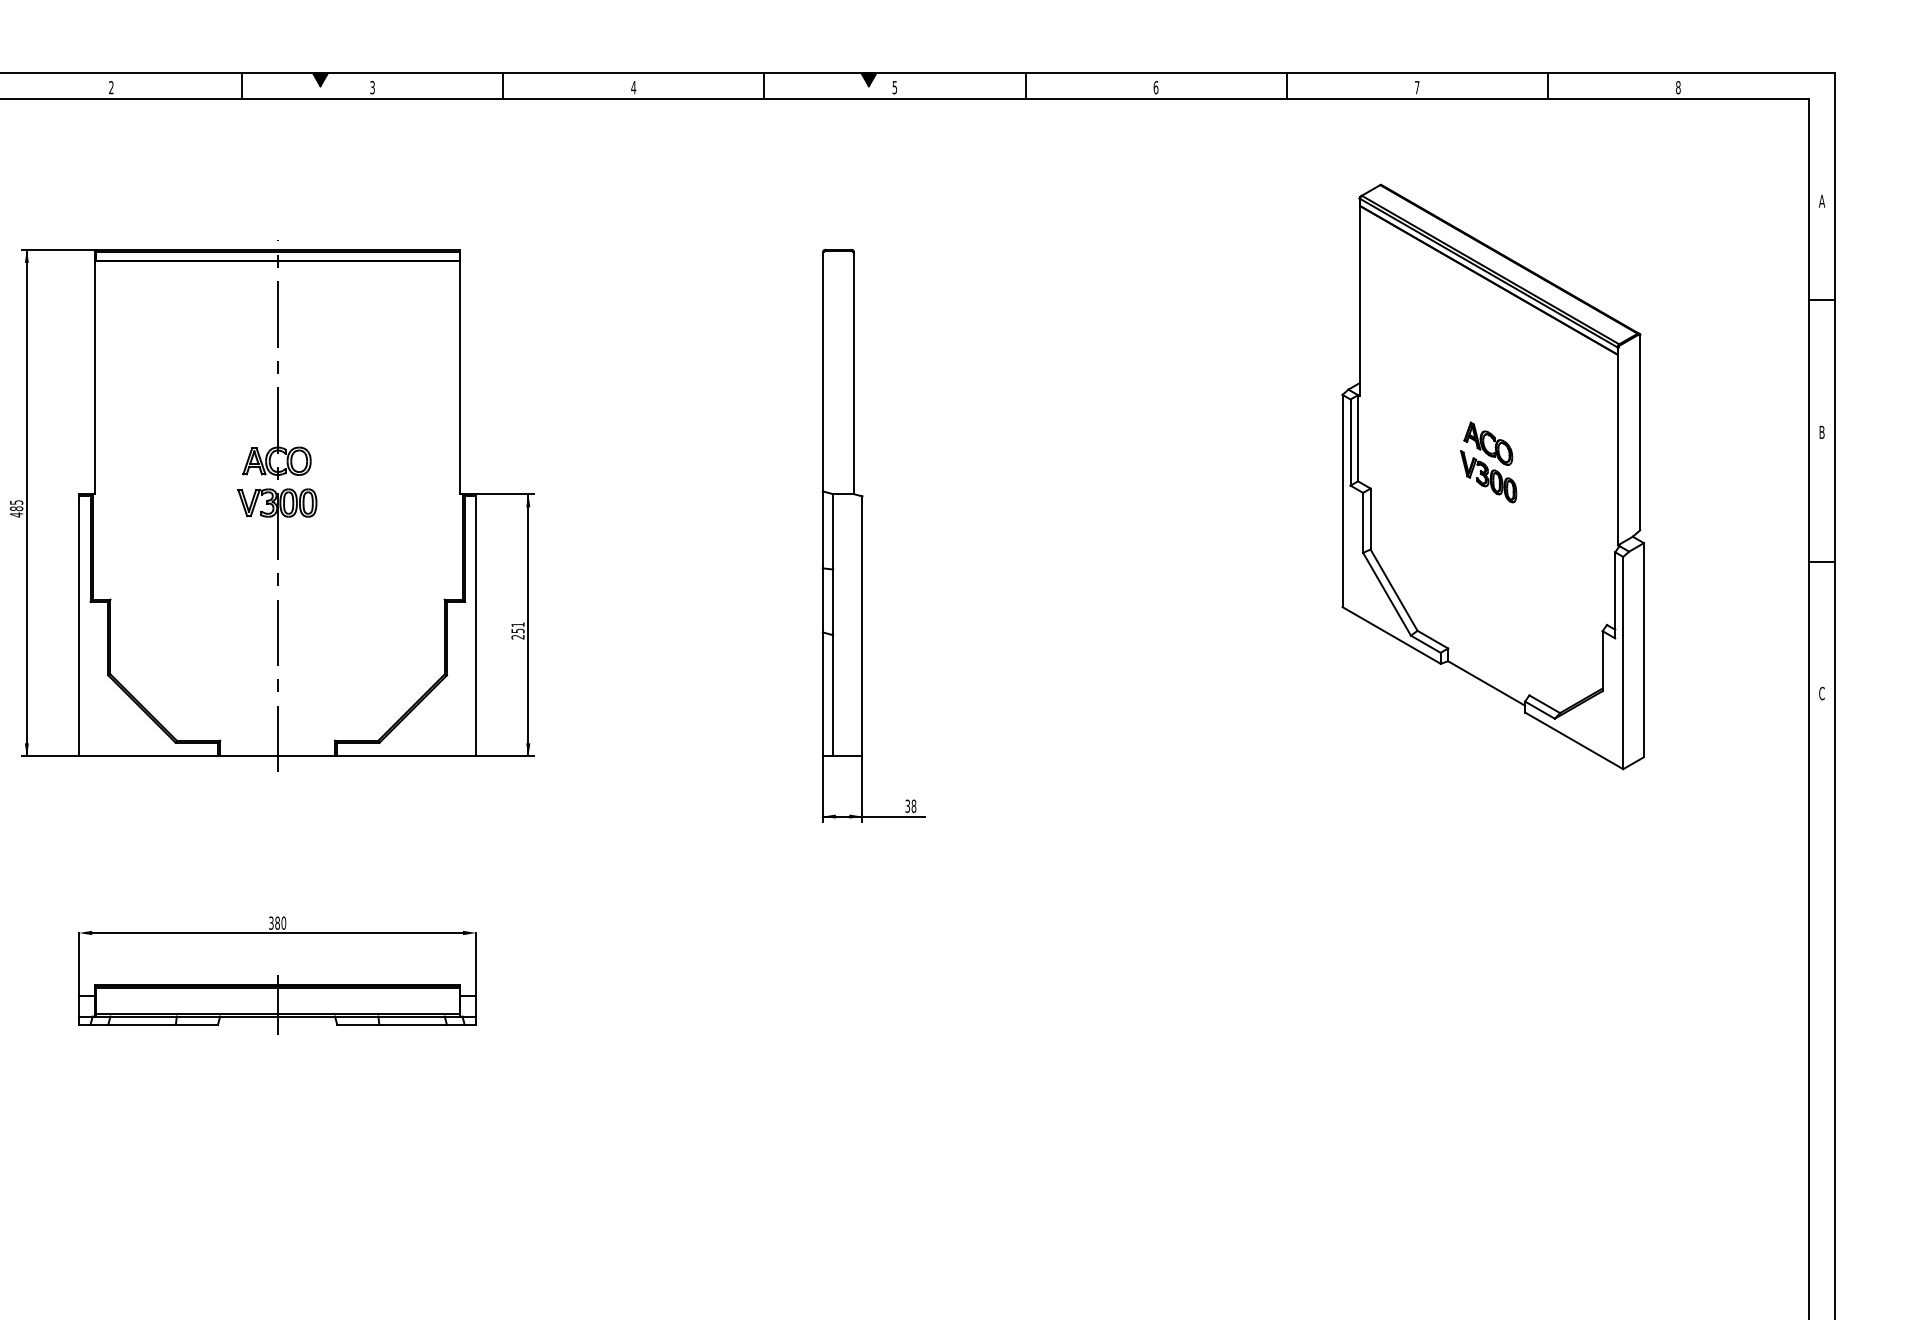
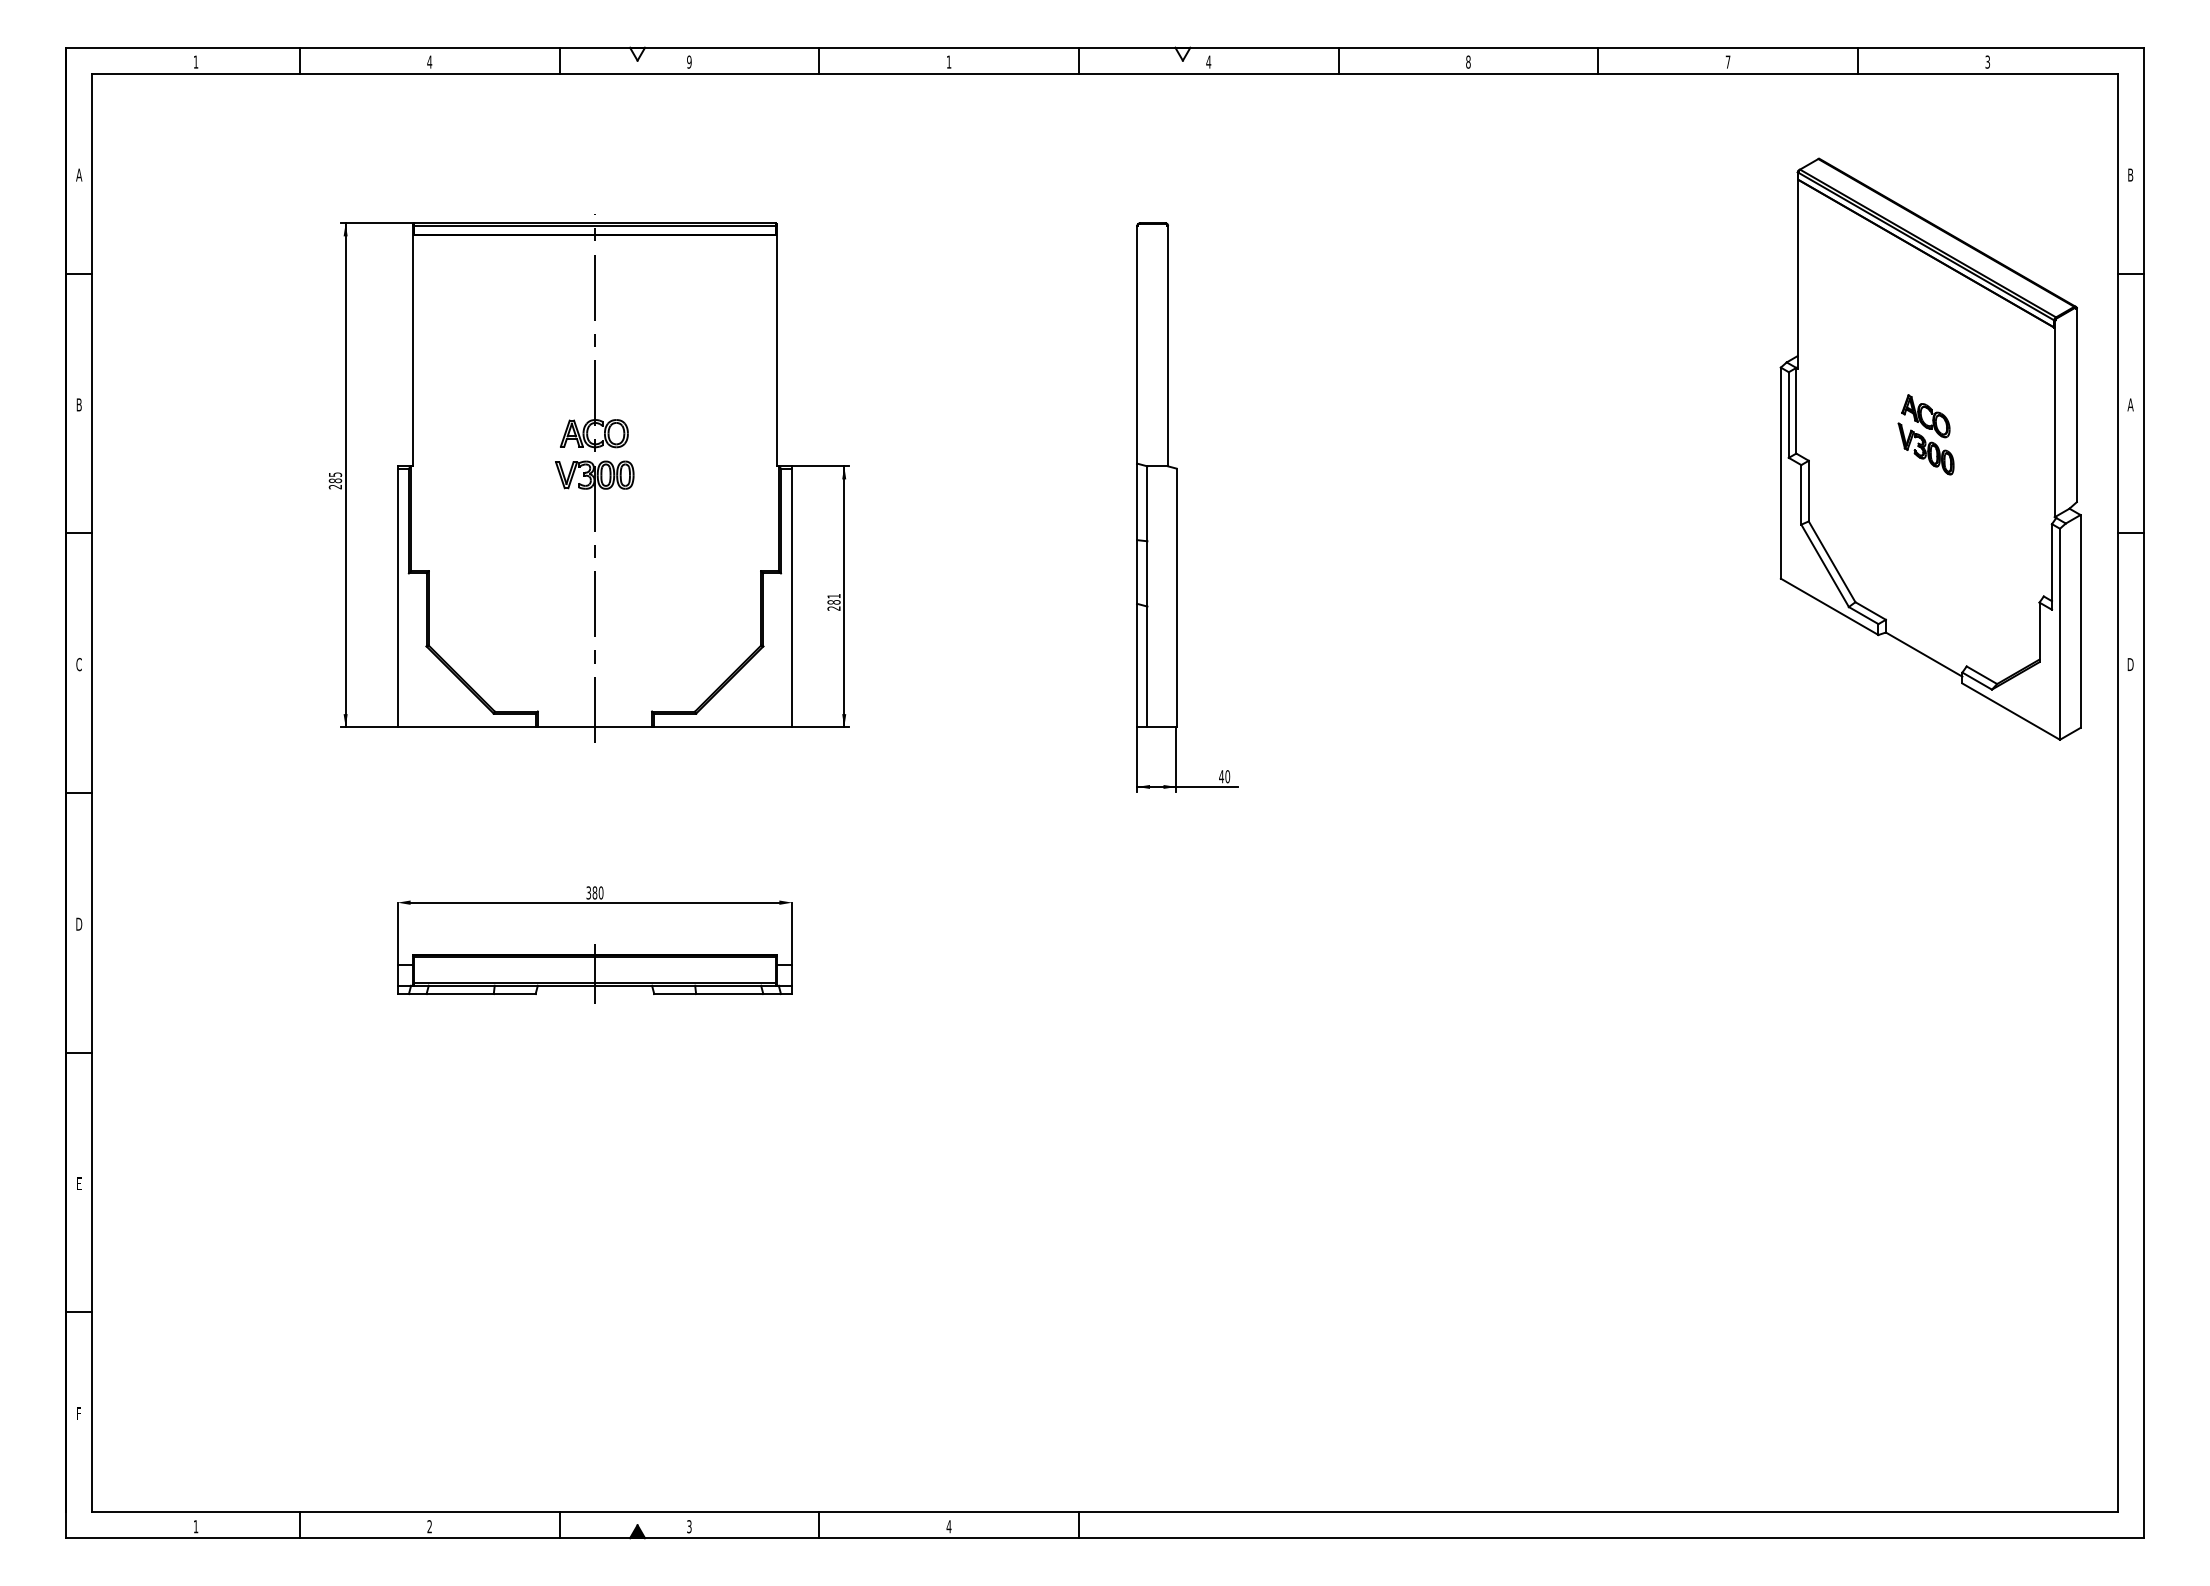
fill: (320, 78) -> (637, 53), removed
fill: (868, 78) -> (1182, 53), removed
text: (111, 87) -> (429, 61), 2 -> 4
text: (372, 87) -> (689, 61), 3 -> 9
text: (633, 87) -> (948, 61), 4 -> 1
text: (894, 87) -> (1208, 61), 5 -> 4
text: (1156, 87) -> (1468, 61), 6 -> 8
text: (1678, 87) -> (1987, 61), 8 -> 3
text: (1821, 200) -> (2130, 174), A -> B
text: (1821, 431) -> (2130, 404), B -> A
part: (1493, 476) -> (1930, 448), moved
text: (15, 514) -> (334, 486), 485 -> 285
text: (517, 631) -> (833, 602), 251 -> 281
text: (1821, 693) -> (2130, 664), C -> D
text: (910, 806) -> (1224, 776), 38 -> 40

